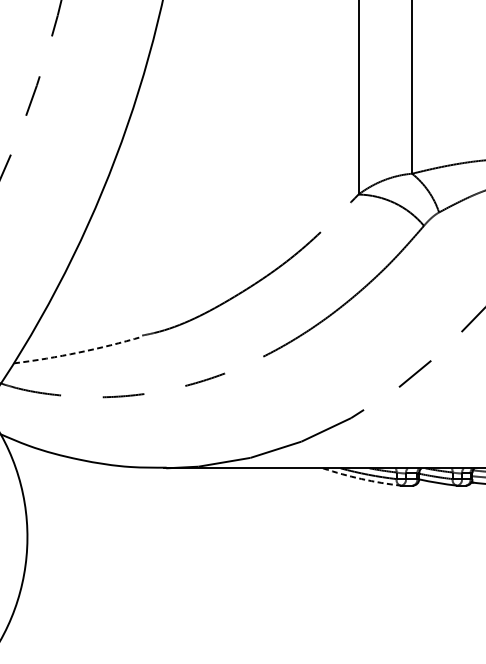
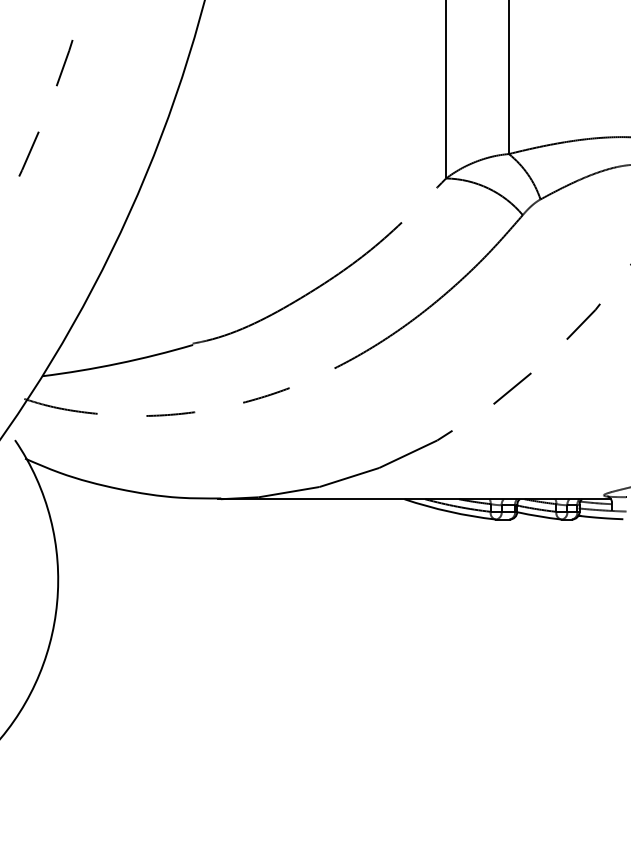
arc: (78, 352) -> (118, 363), dashed -> solid
arc: (361, 478) -> (449, 511), dashed -> solid

